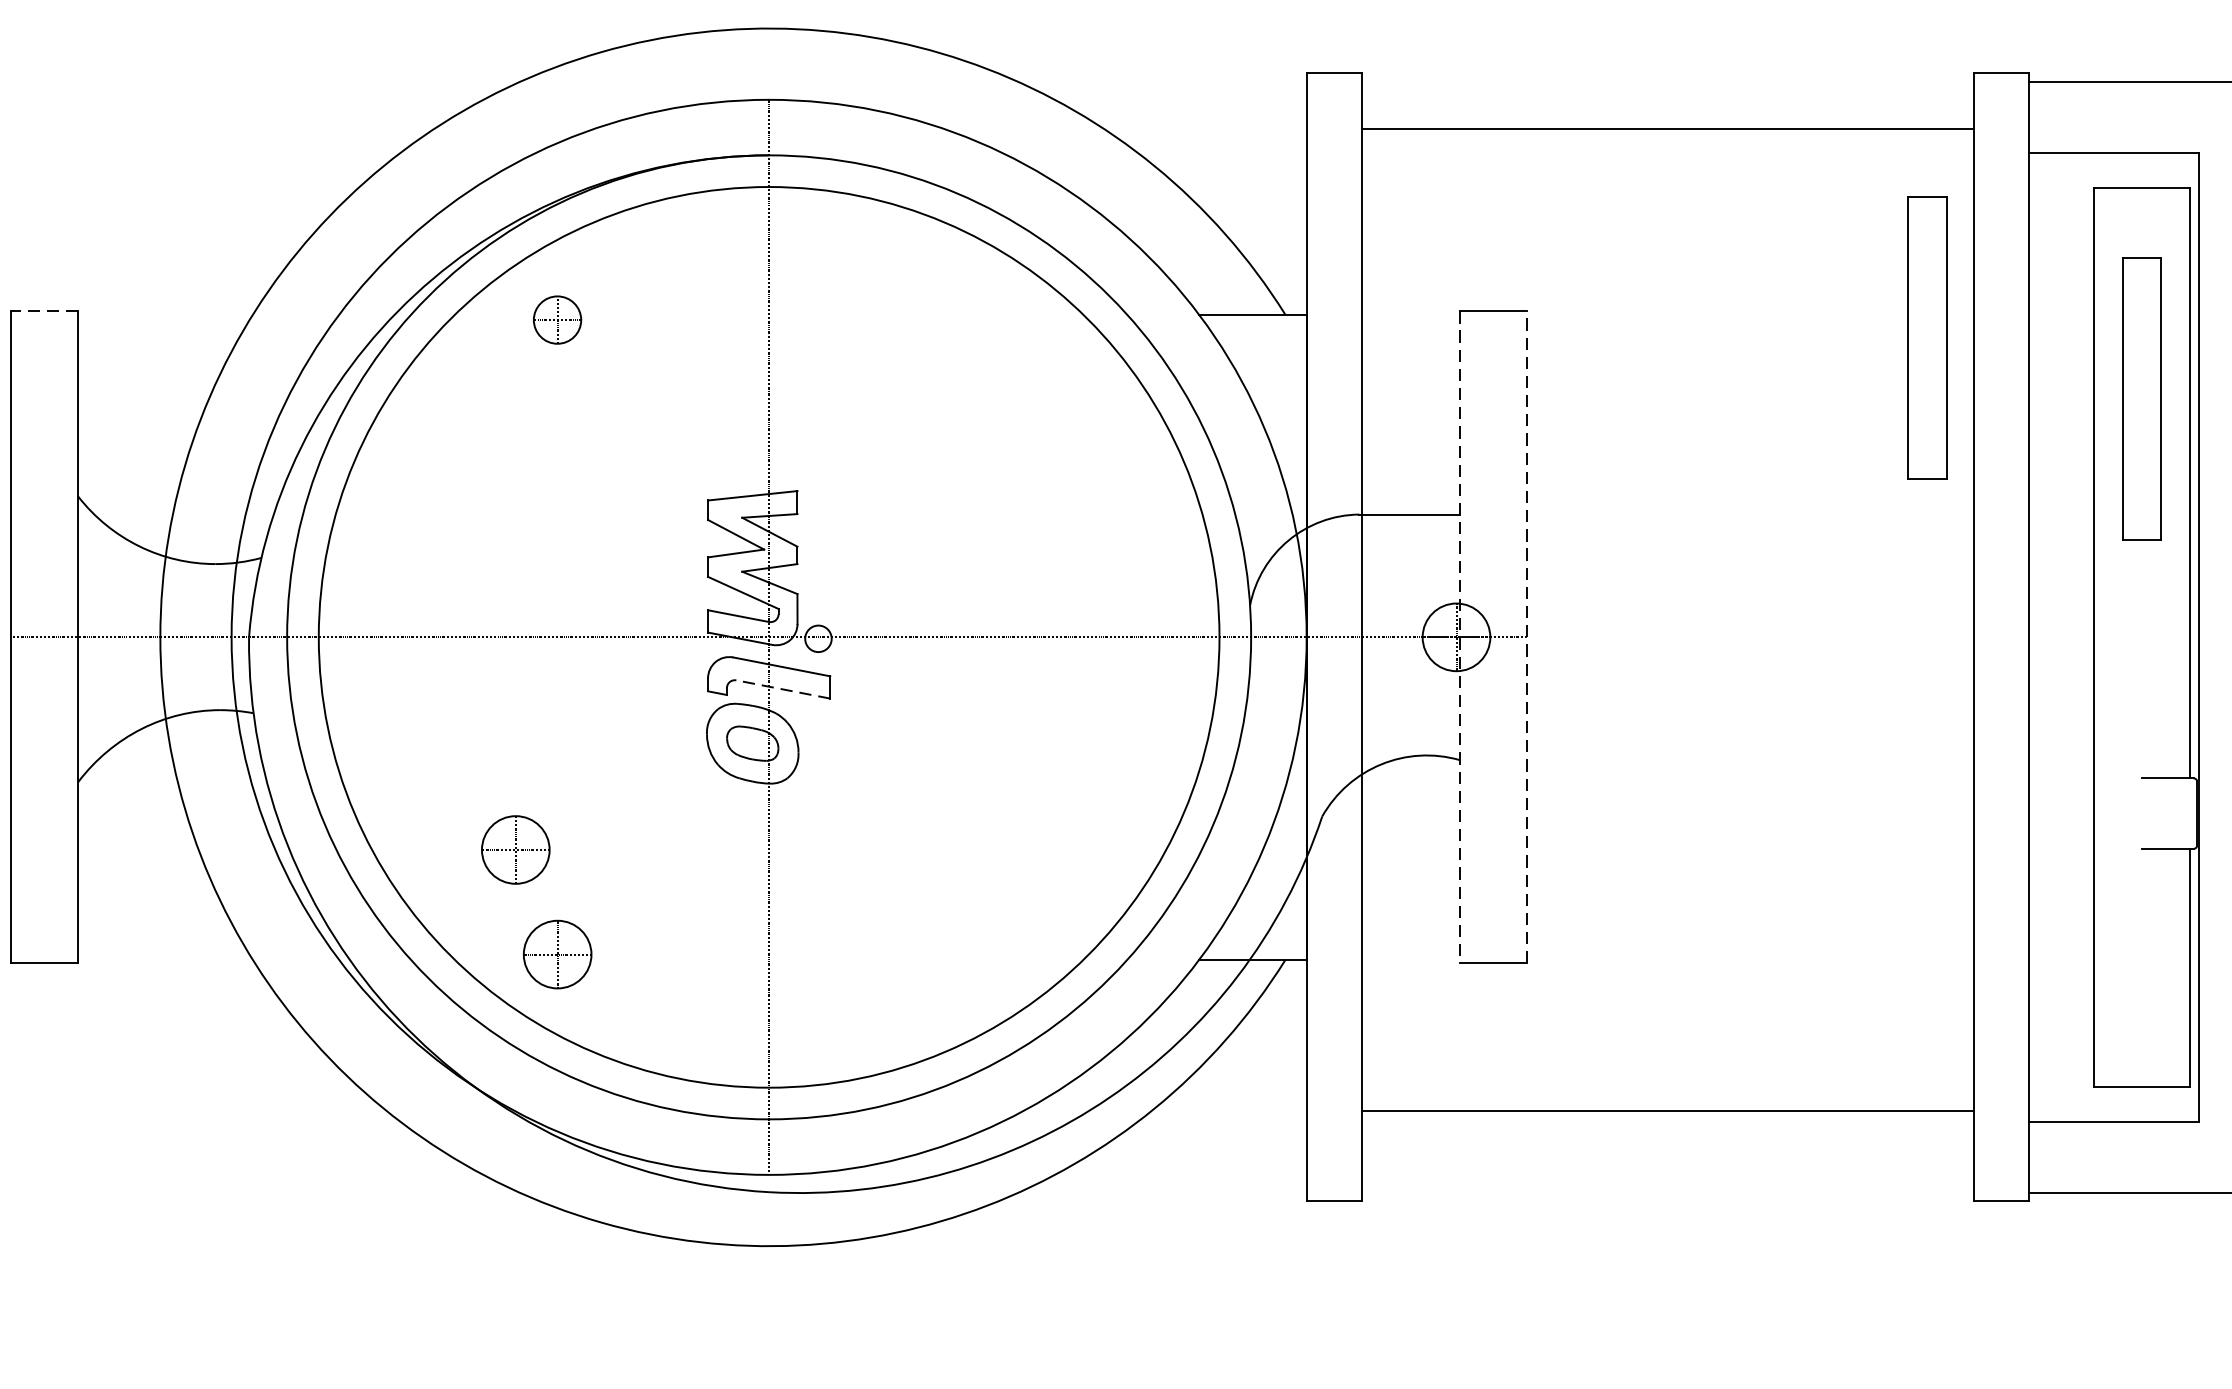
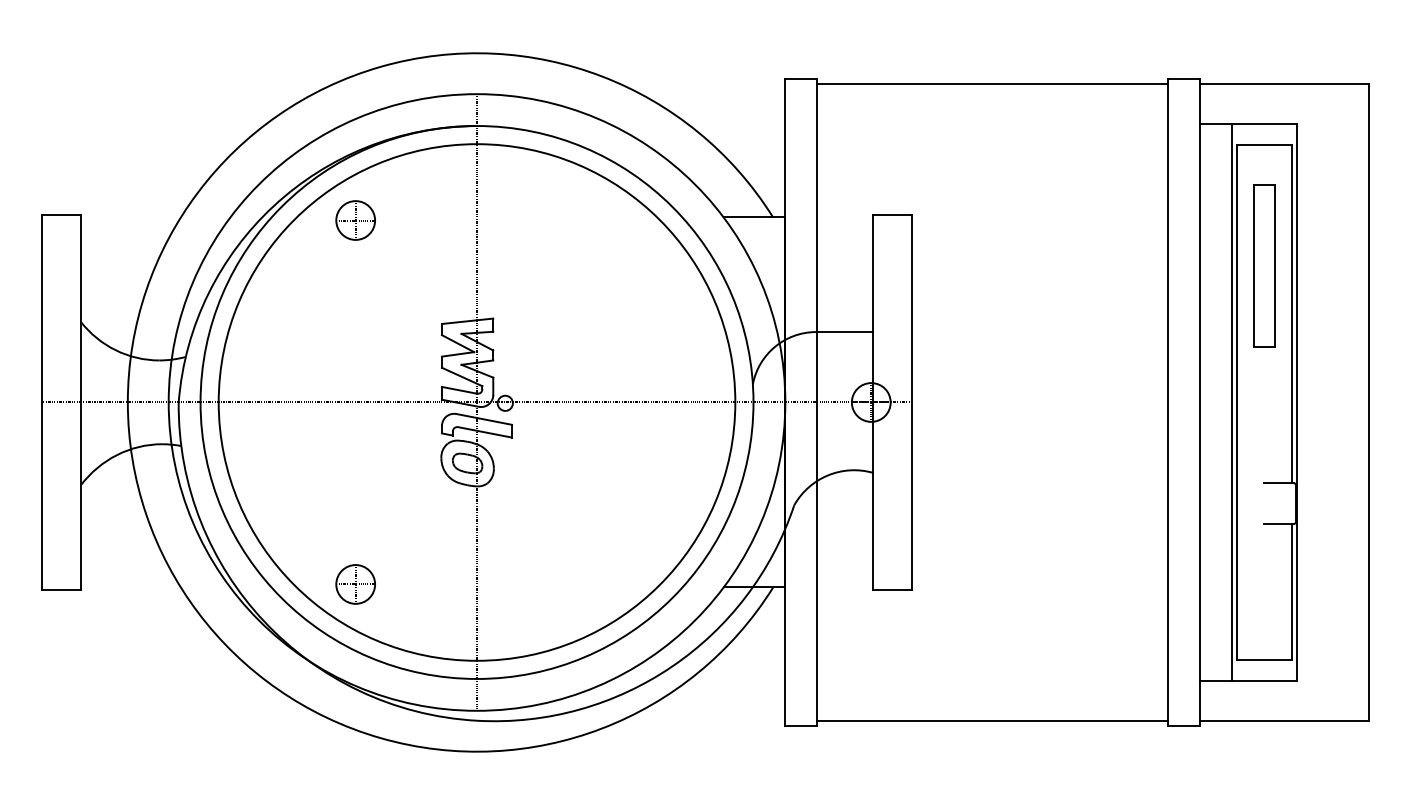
line: (1667, 130) -> (992, 84), moved
line: (44, 311) -> (61, 215), dashed -> solid
part: (557, 320) -> (355, 220), size x1.43
part: (1927, 337) -> (1141, 230), removed
line: (1460, 637) -> (873, 402), dashed -> solid
line: (1526, 637) -> (911, 402), dashed -> solid
line: (2084, 637) -> (1231, 402), added
line: (782, 689) -> (484, 432), dashed -> solid
part: (515, 850) -> (331, 524), removed
line: (1667, 1109) -> (992, 720), moved

